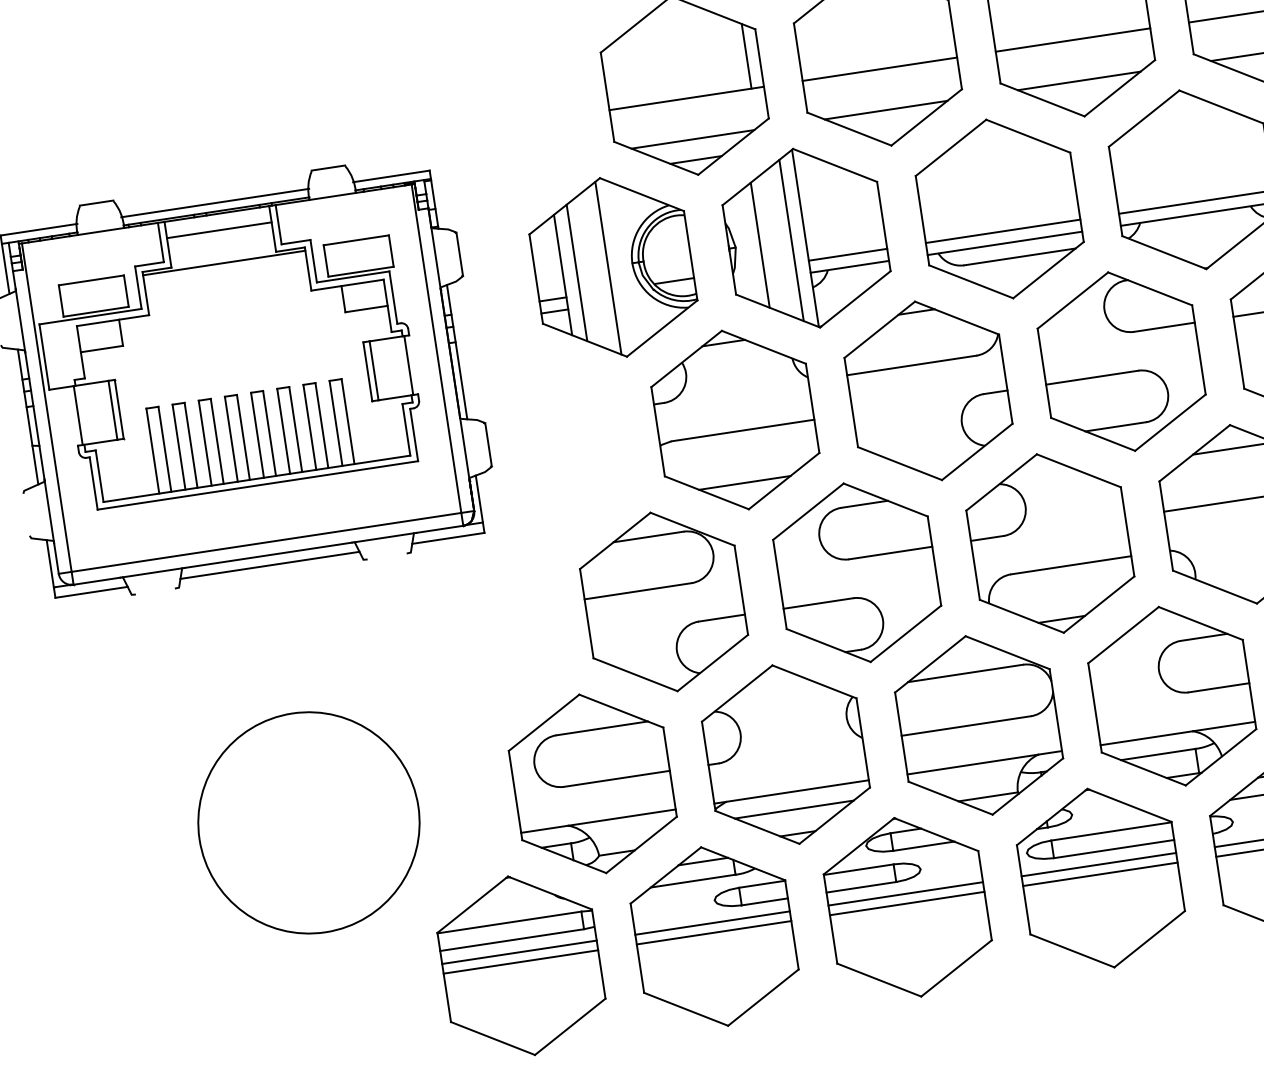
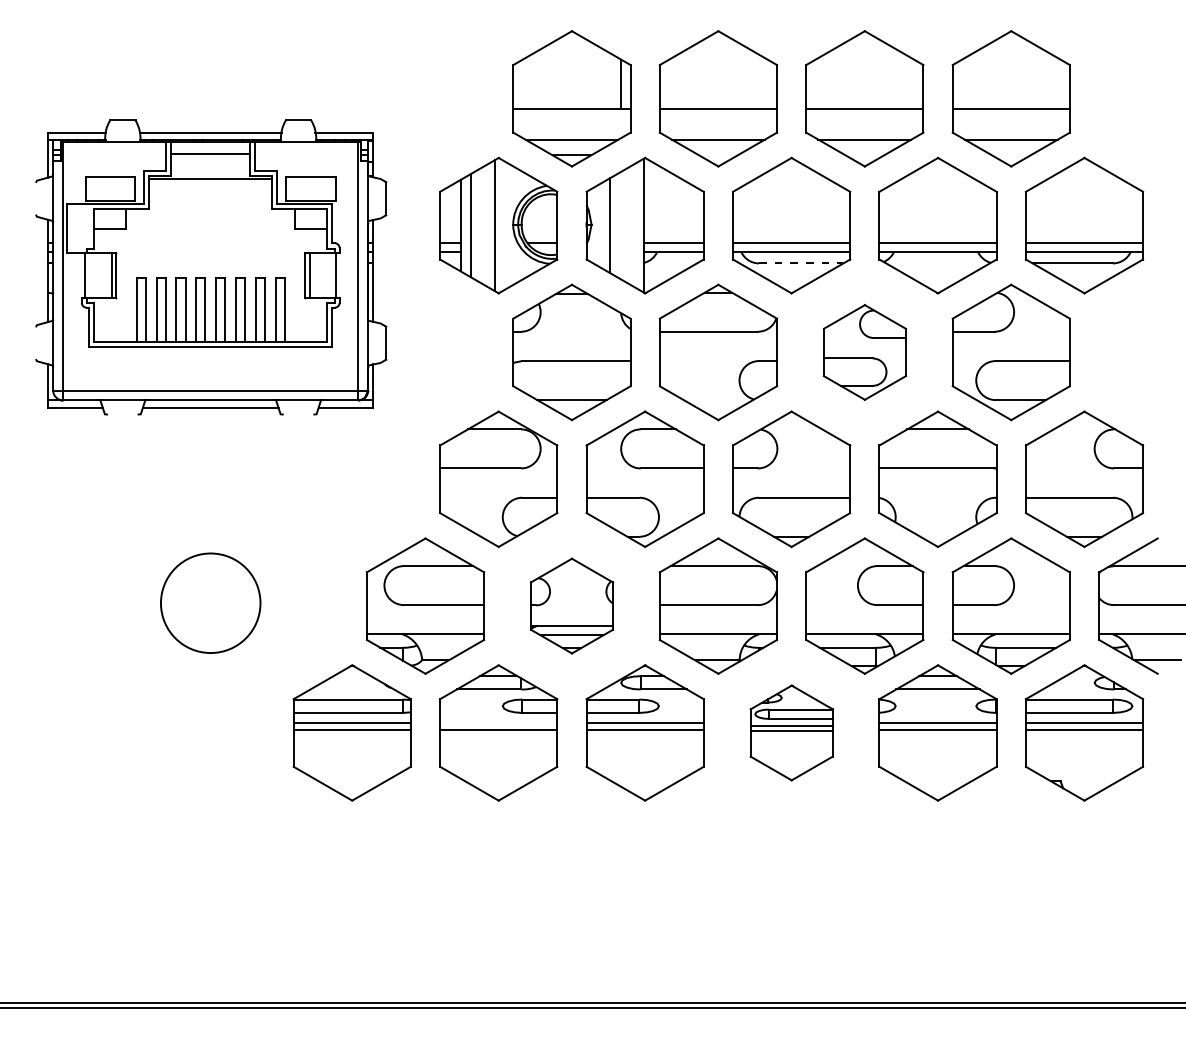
line: (791, 240) -> (633, 225), removed
line: (1020, 256) -> (801, 263), solid -> dashed
part: (1121, 361) -> (864, 352), size x0.7
part: (785, 753) -> (571, 605), size x0.7
circle: (308, 823) -> (210, 603), size x0.6
part: (1100, 877) -> (791, 732), size x0.7
line: (712, 922) -> (498, 722), removed

